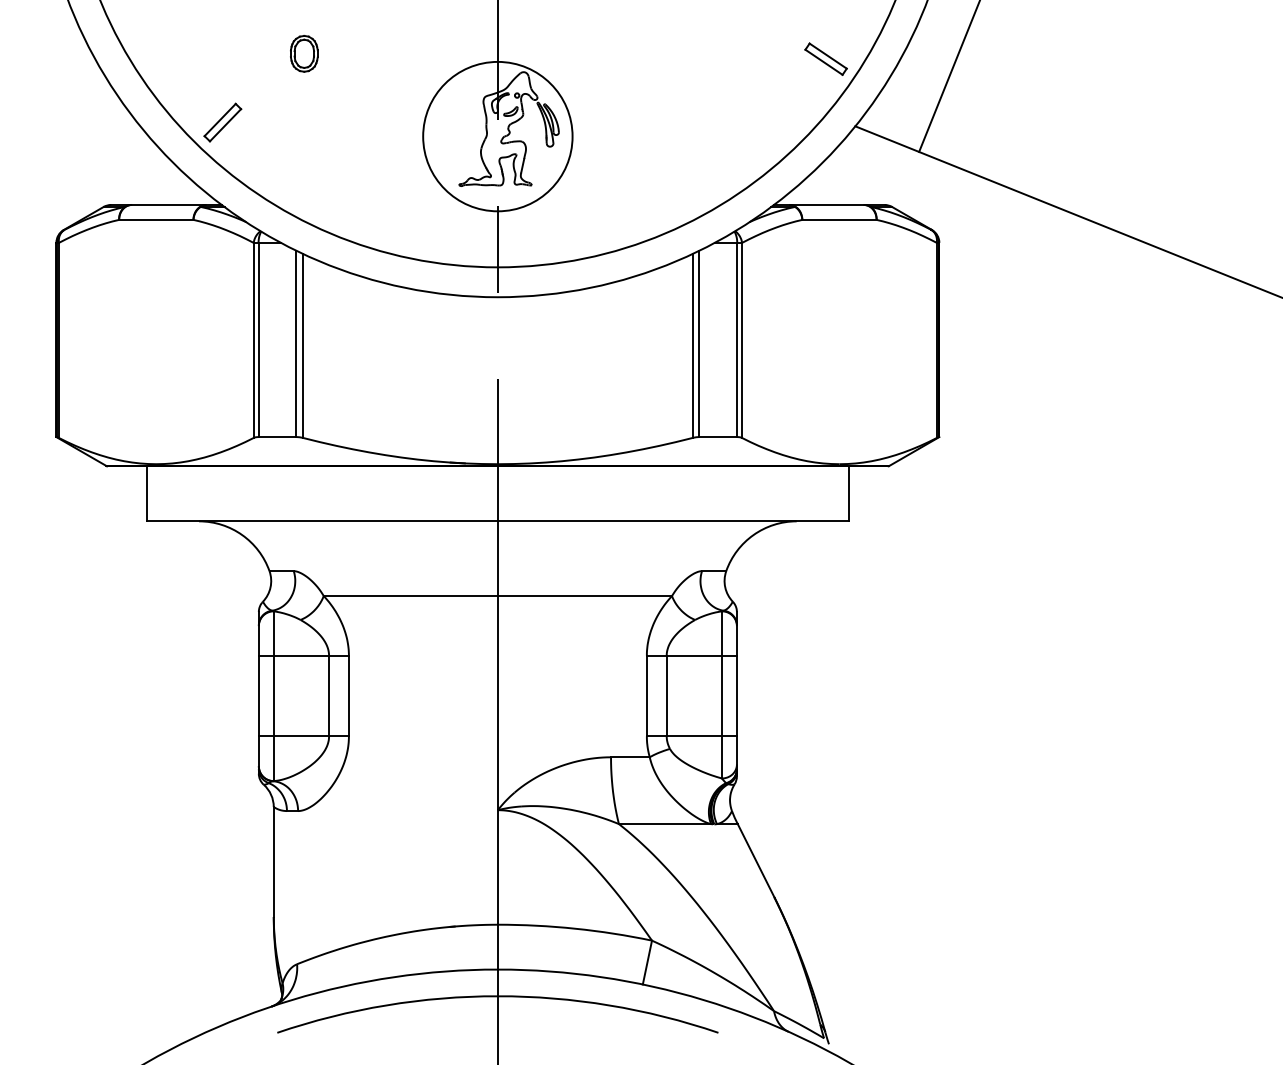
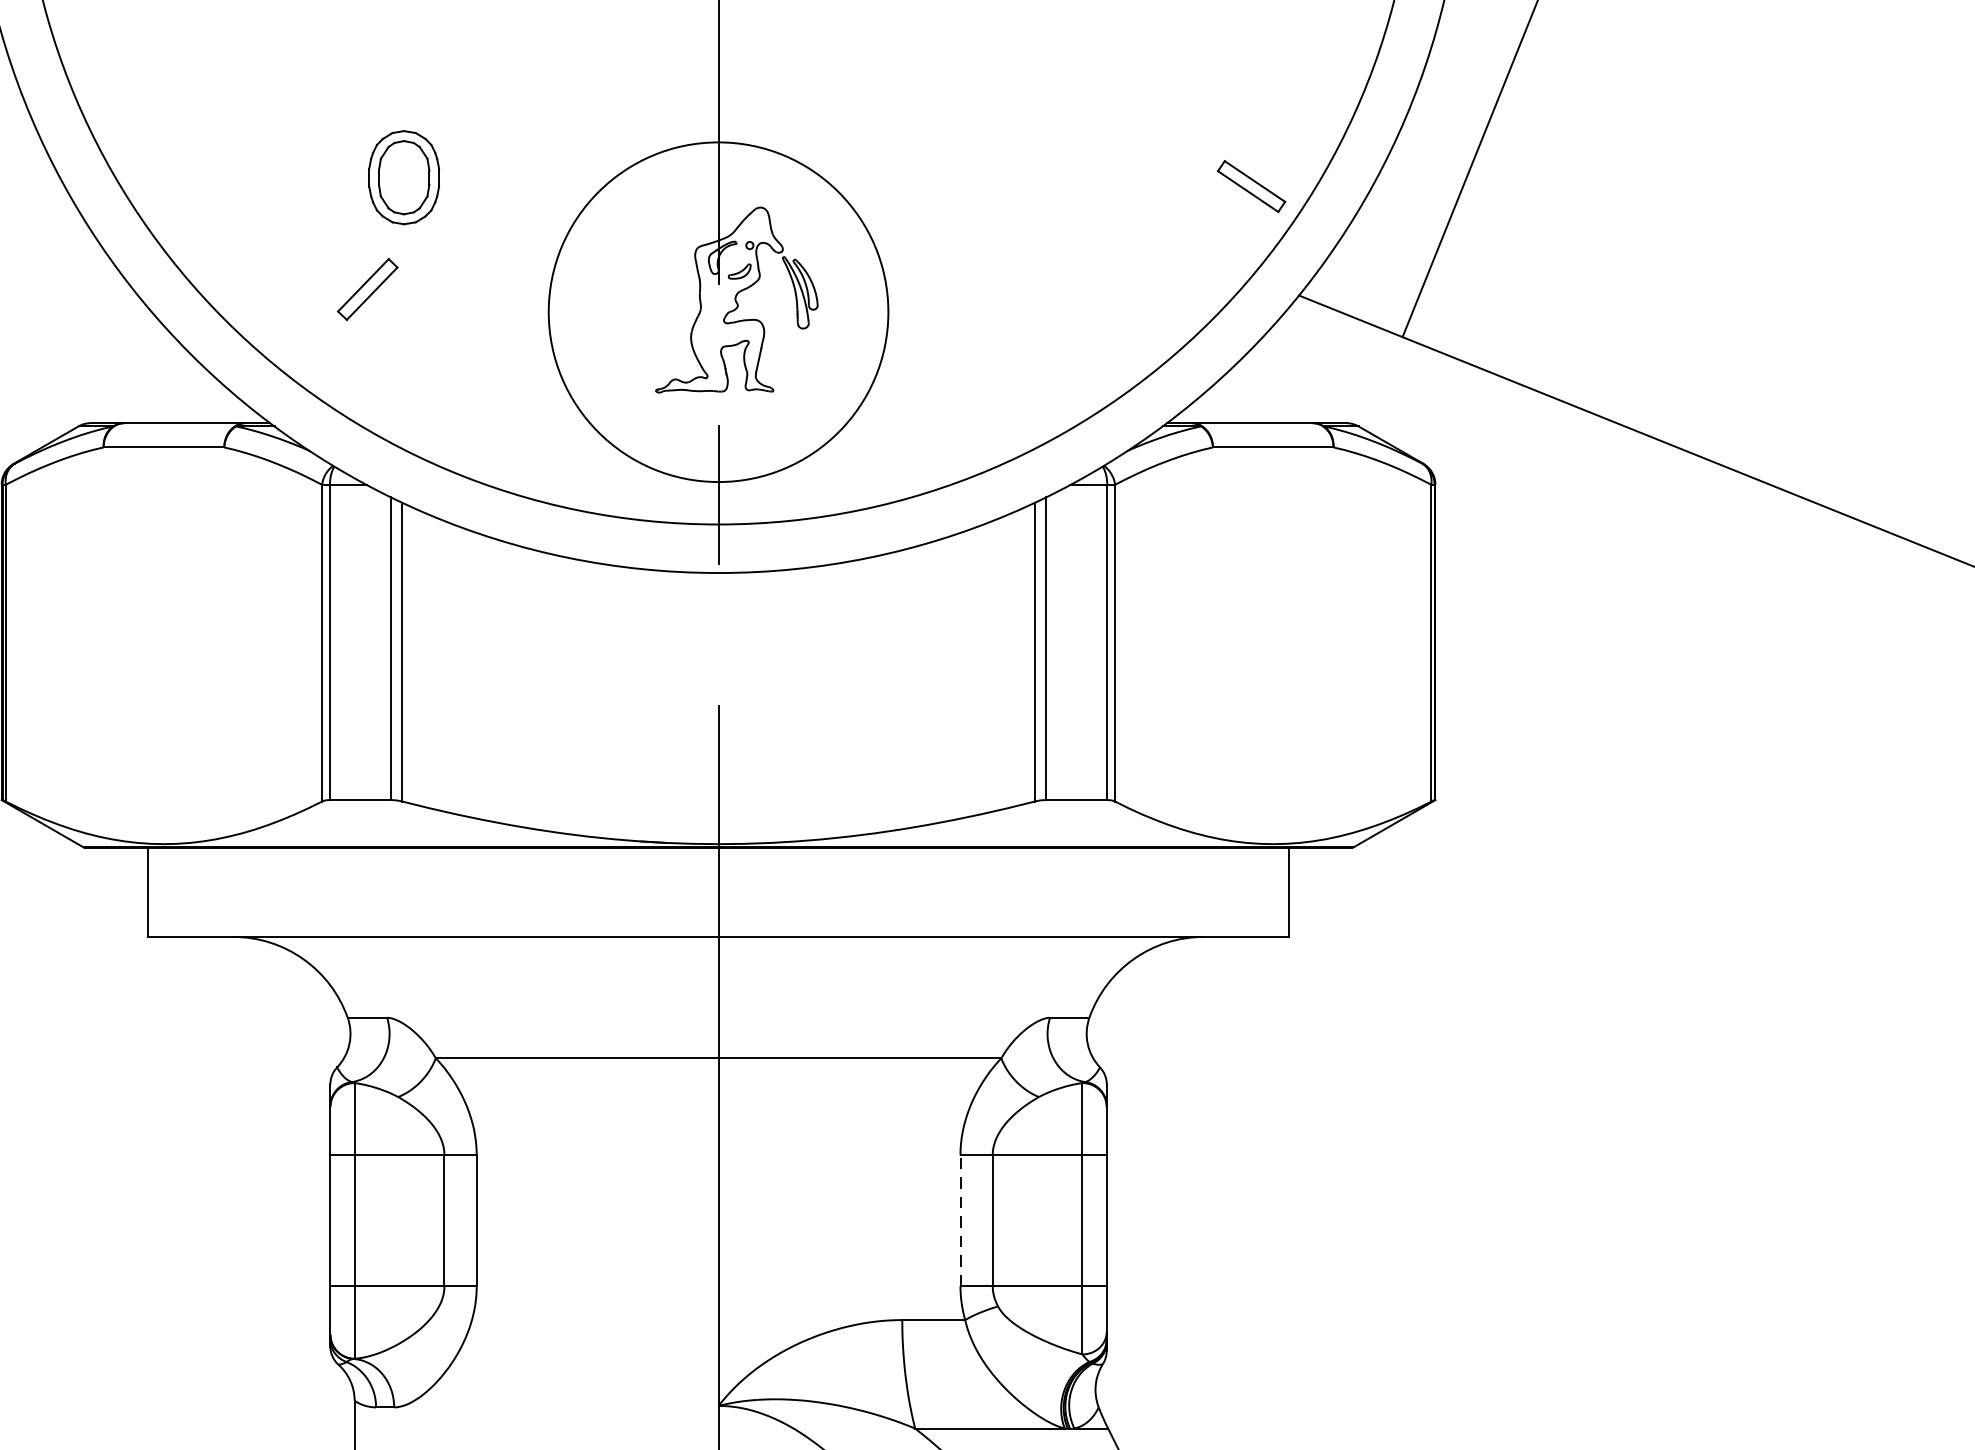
part: (304, 53) -> (404, 177), size x1.6
part: (222, 122) -> (367, 289), moved
circle: (497, 136) -> (717, 312), size x1.4
line: (646, 695) -> (959, 1219), solid -> dashed

